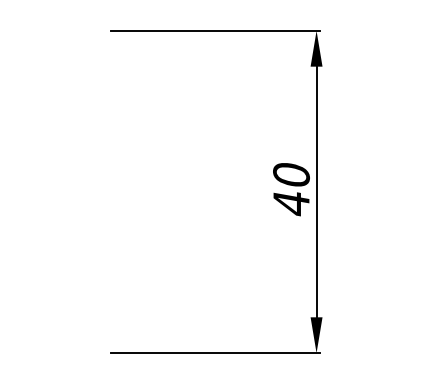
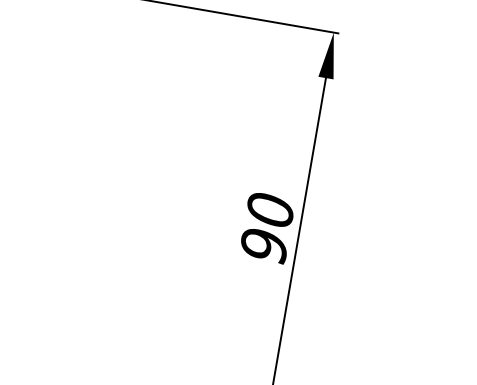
text: (291, 203) -> (264, 246), 40 -> 90

